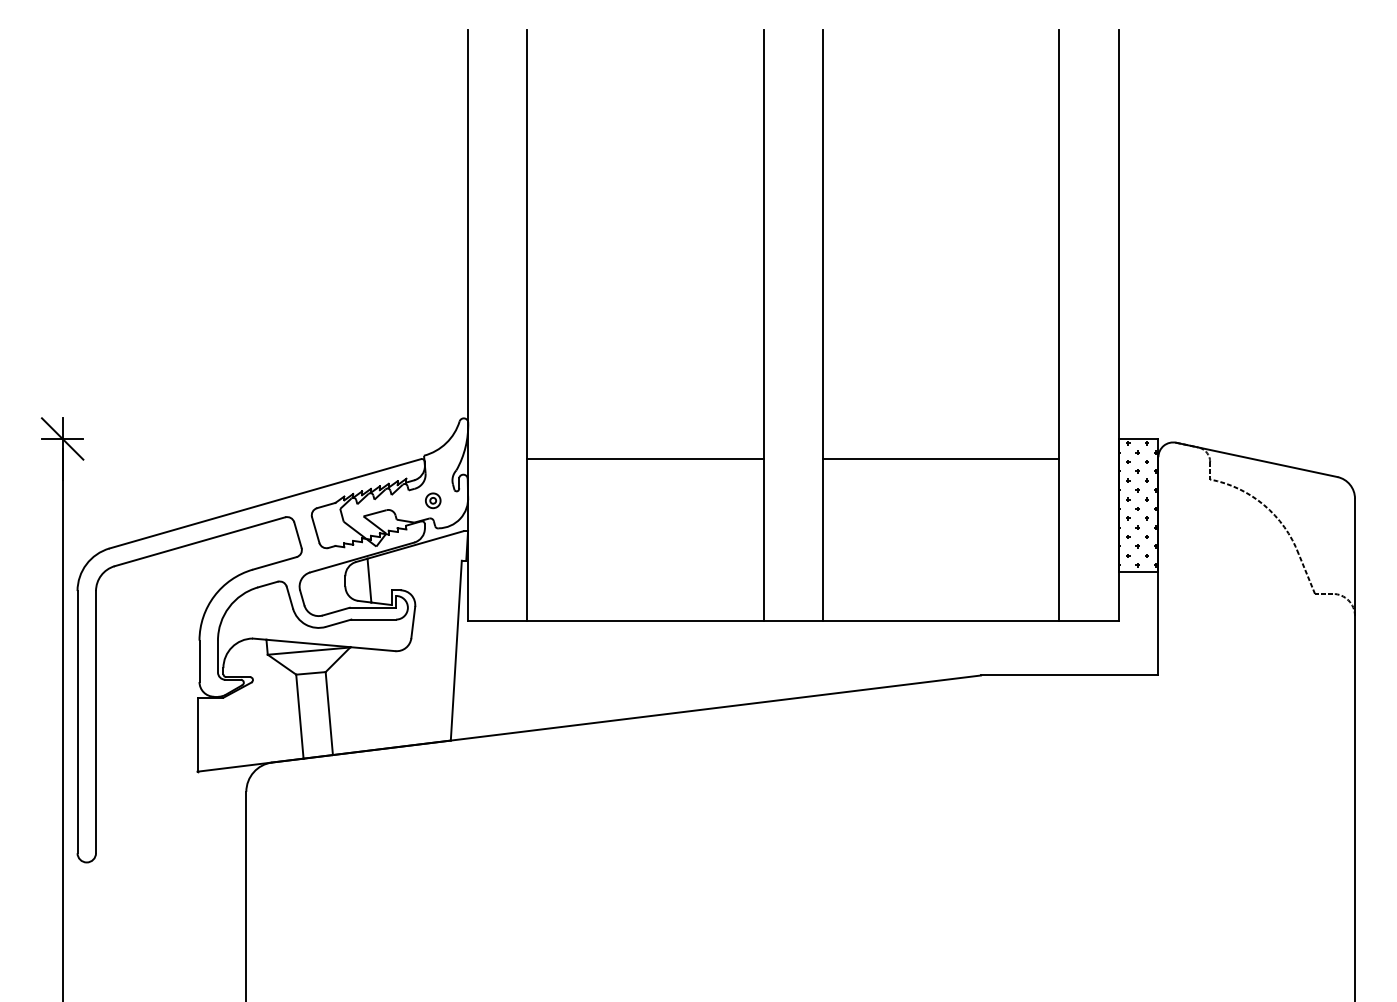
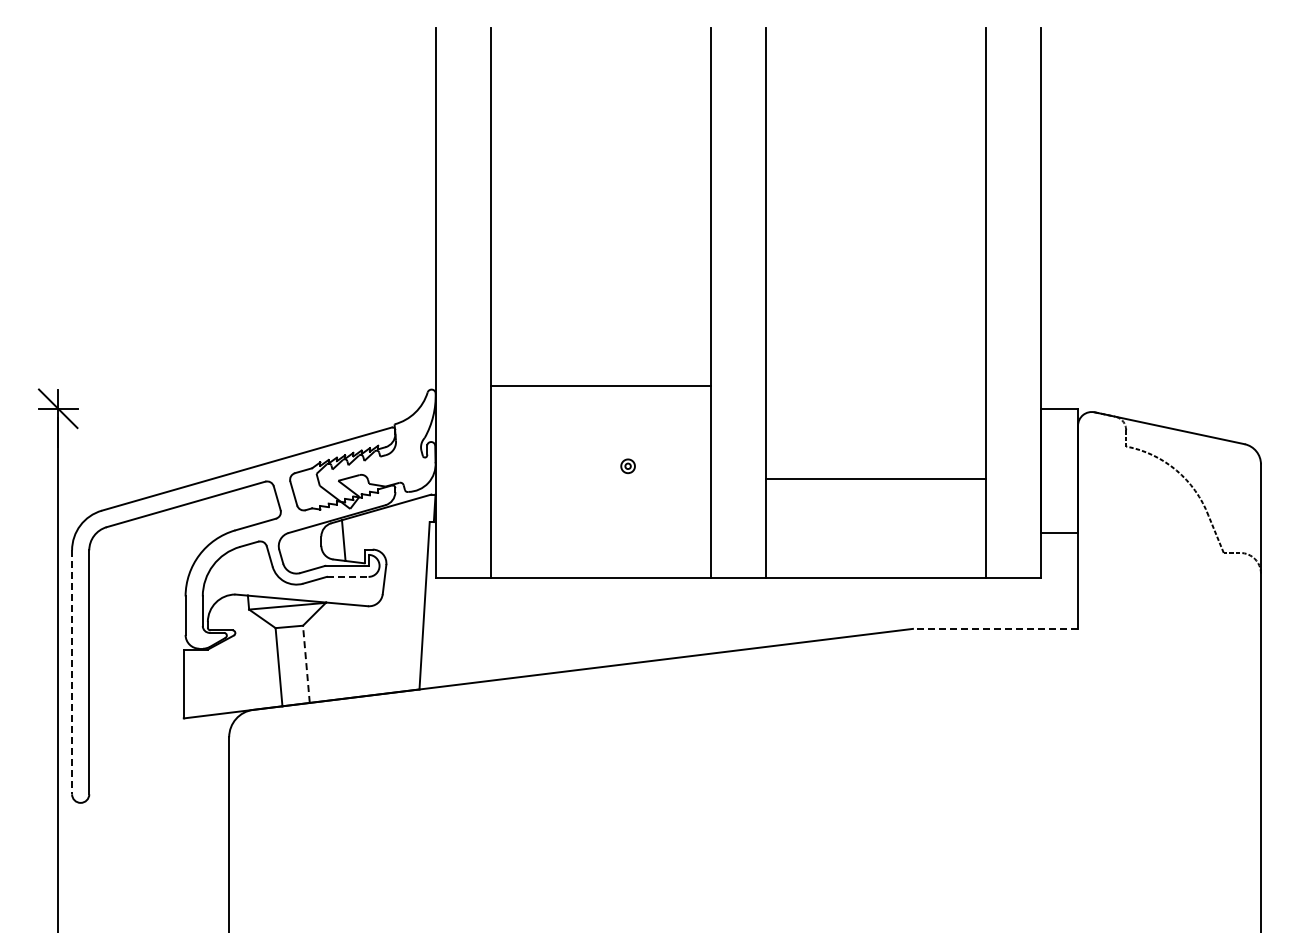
line: (645, 459) -> (600, 386), moved
line: (940, 459) -> (875, 479), moved
part: (432, 501) -> (627, 466), moved
hatch: (1138, 504) -> (1059, 469), removed
line: (373, 619) -> (347, 576), solid -> dashed
line: (1069, 675) -> (995, 628), solid -> dashed
line: (329, 713) -> (306, 664), solid -> dashed
line: (77, 722) -> (72, 672), solid -> dashed

